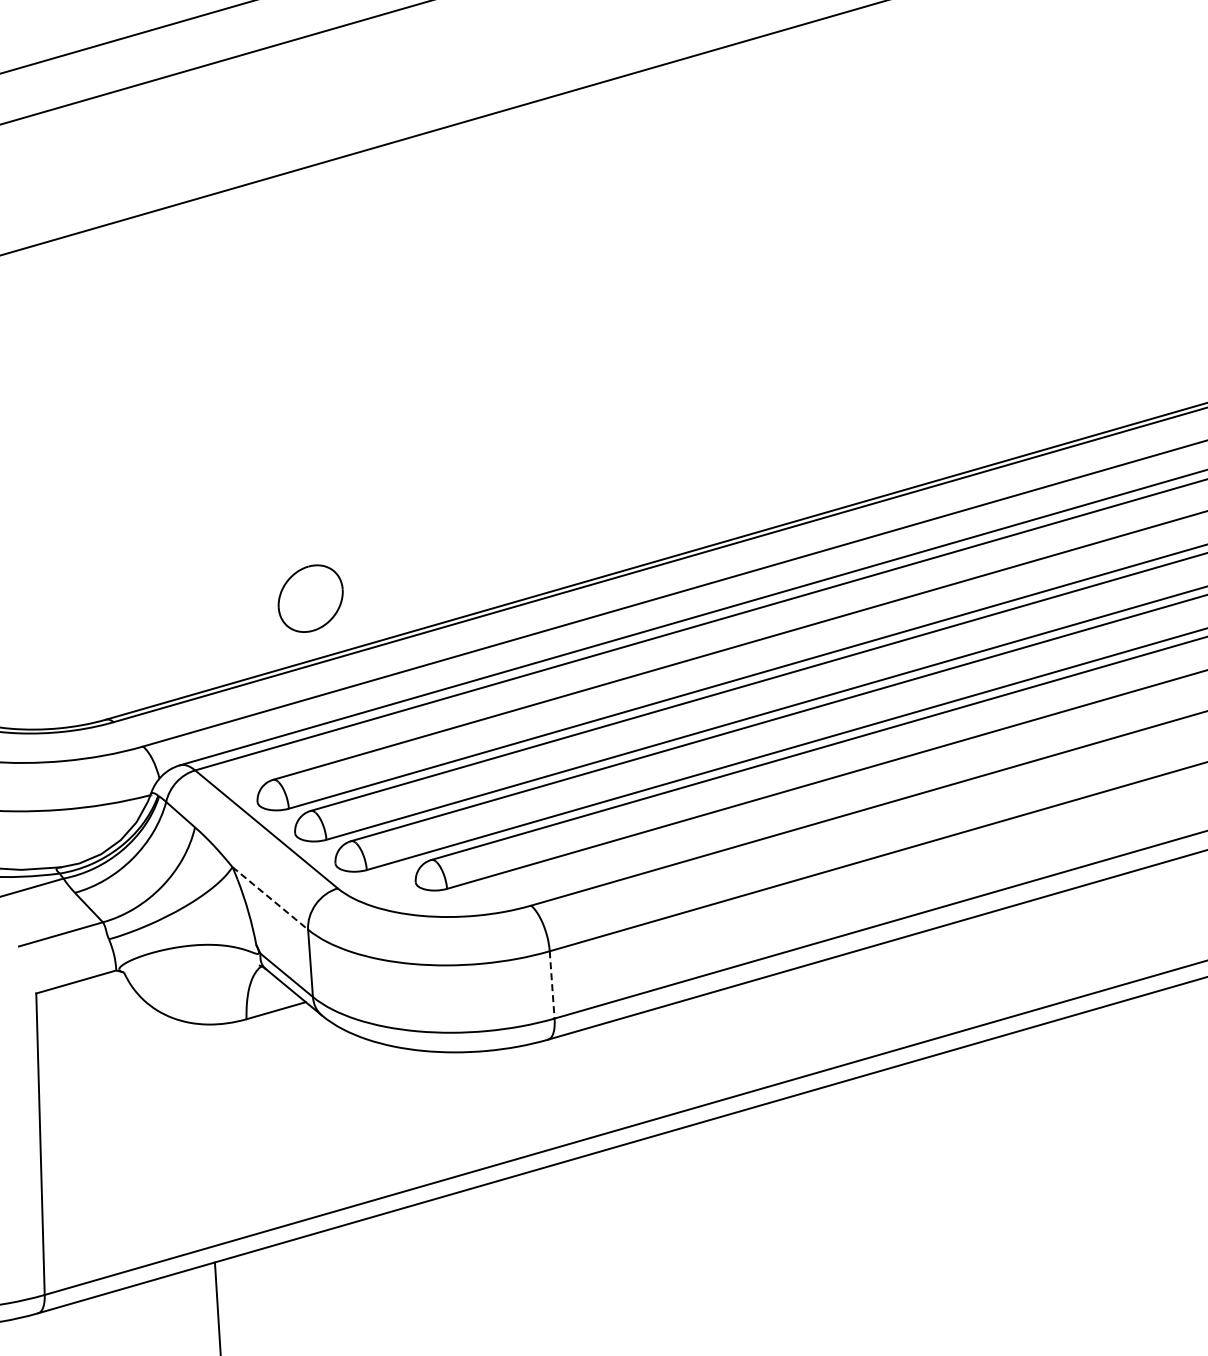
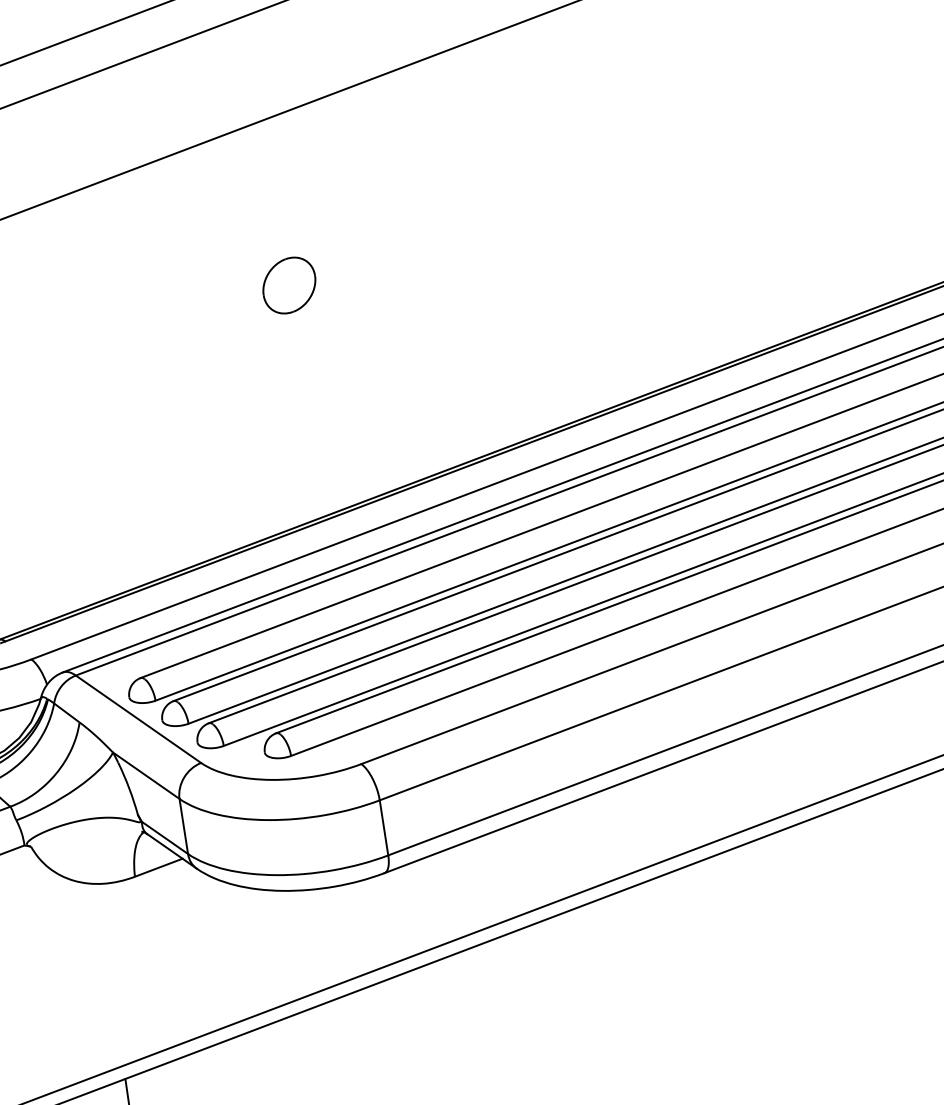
part: (310, 598) -> (289, 285), moved
line: (270, 898) -> (146, 775), dashed -> solid
line: (552, 984) -> (384, 827), dashed -> solid

